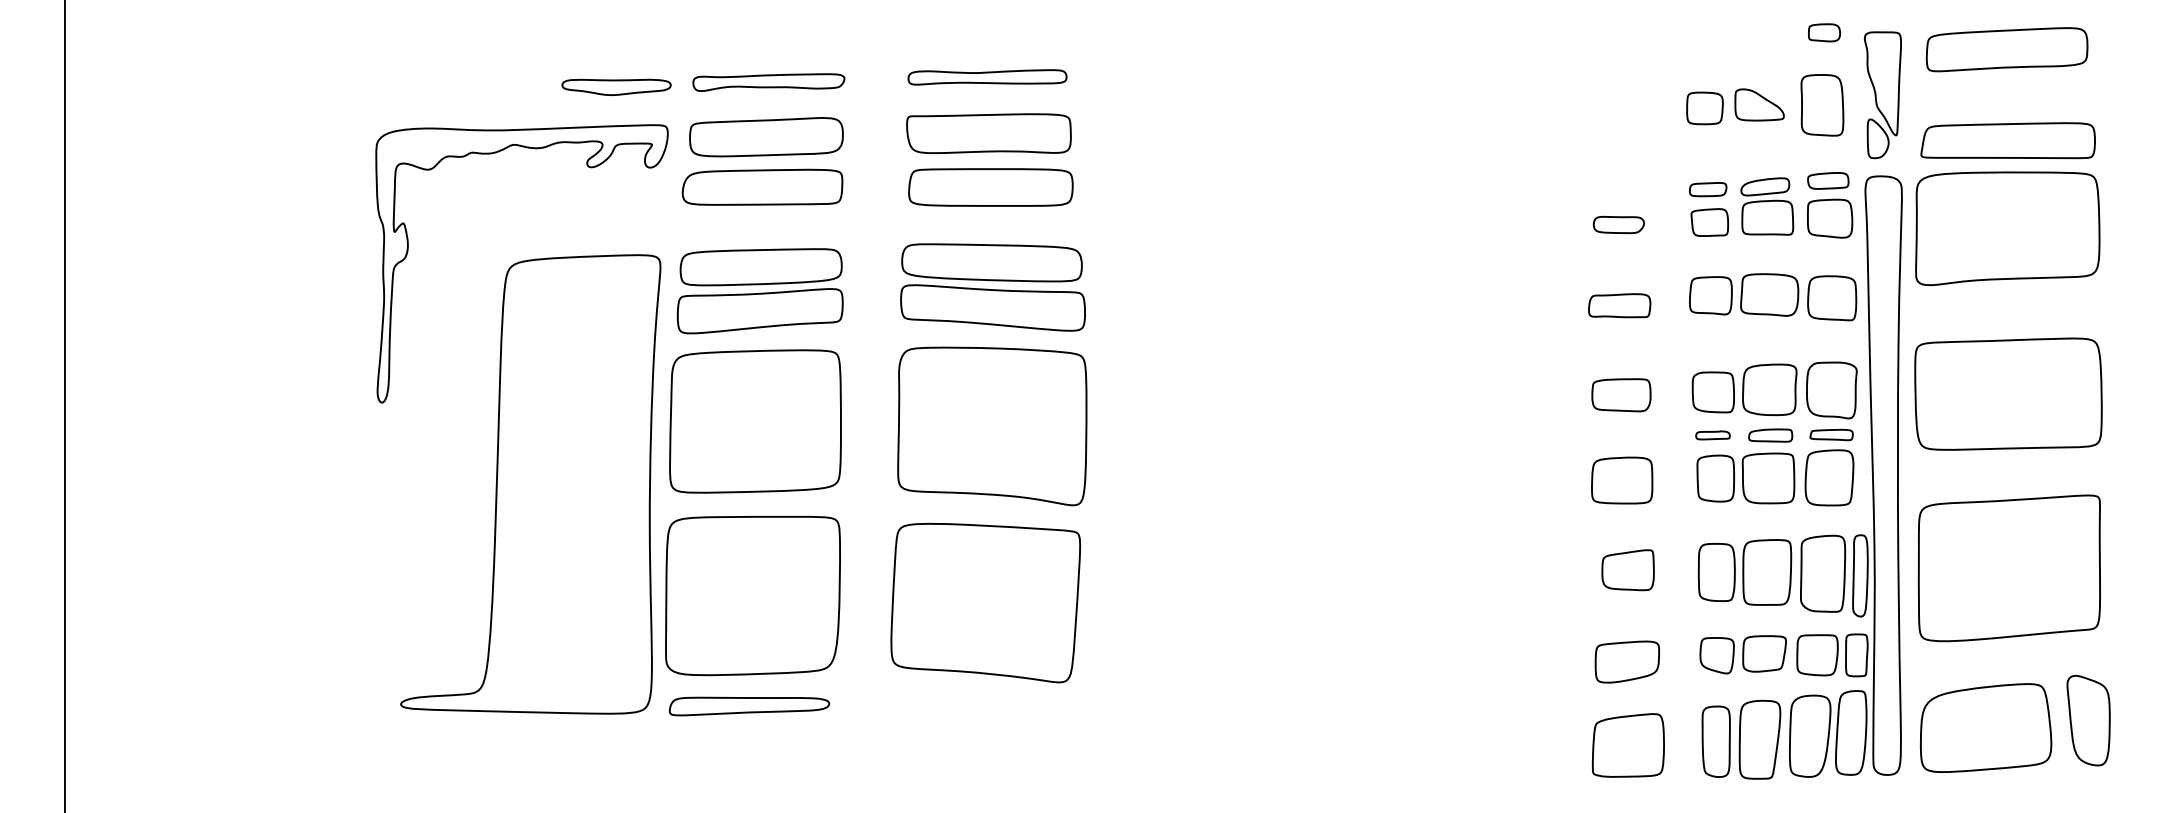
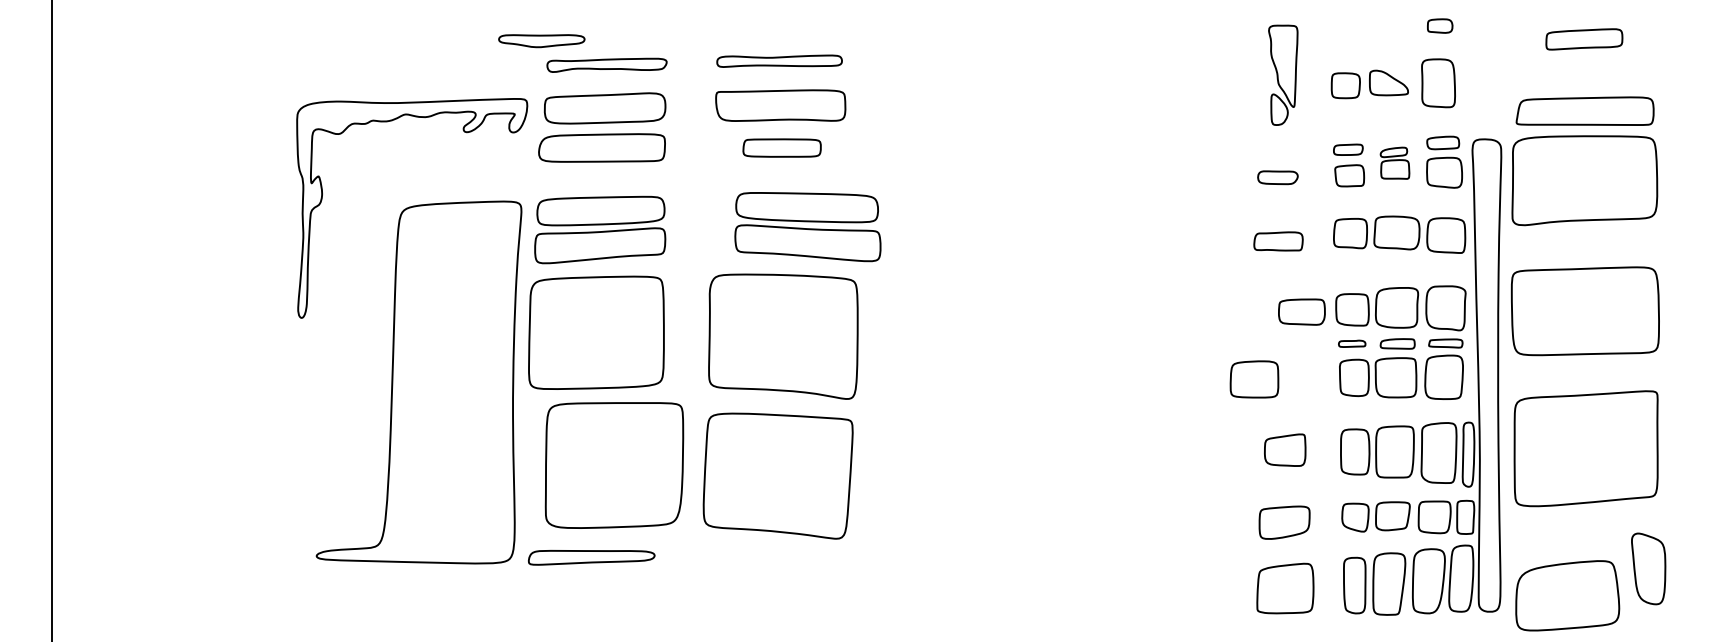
part: (2007, 49) -> (1584, 39), size x0.6
part: (616, 87) -> (541, 41), moved
part: (1883, 94) -> (1283, 74), moved
part: (989, 186) -> (781, 147), size x0.6
part: (1766, 206) -> (1394, 163), size x0.7
part: (992, 288) -> (807, 227), moved
part: (1620, 394) -> (1301, 311), moved
part: (1622, 480) -> (1254, 379), moved
part: (753, 595) -> (614, 465), moved
part: (1985, 727) -> (1567, 595), moved

